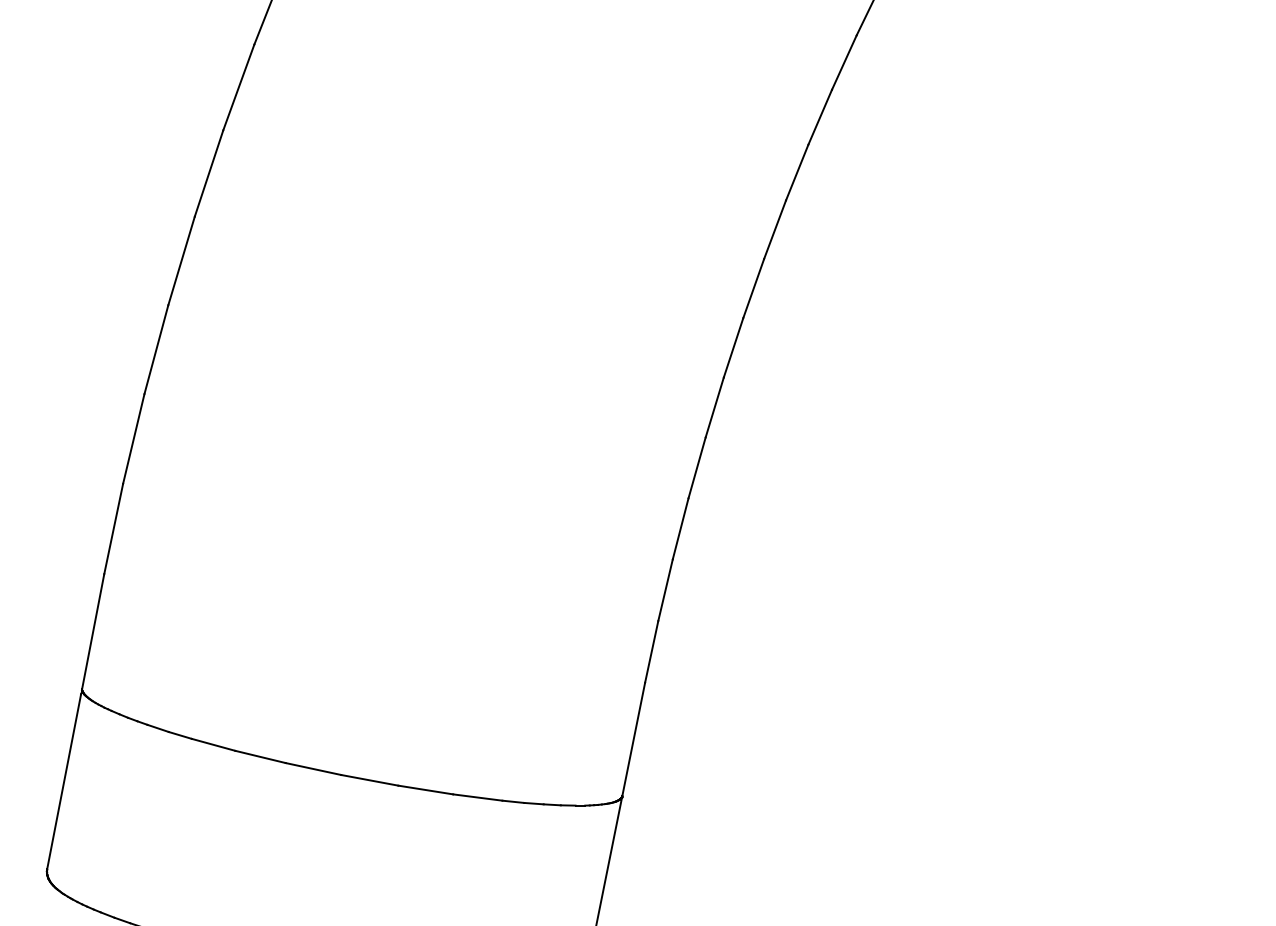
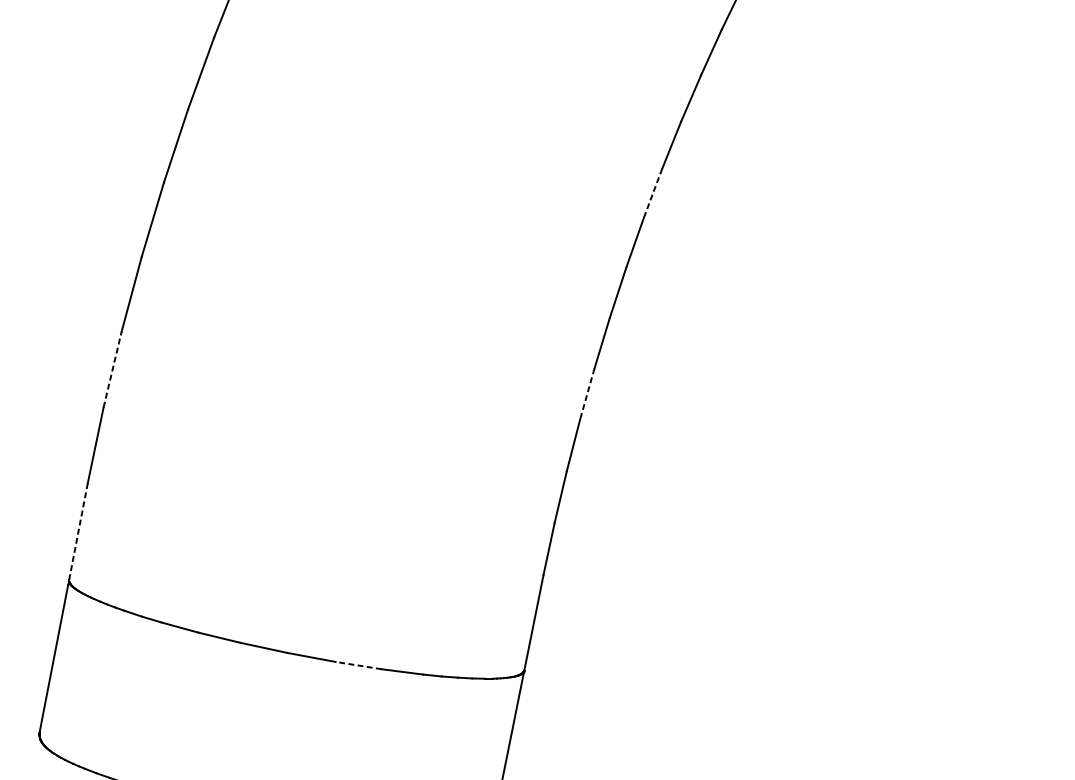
line: (774, 230) -> (652, 194), solid -> dashed
line: (133, 438) -> (112, 369), solid -> dashed
line: (697, 467) -> (587, 393), solid -> dashed
line: (93, 630) -> (78, 531), solid -> dashed
line: (425, 790) -> (358, 665), solid -> dashed

